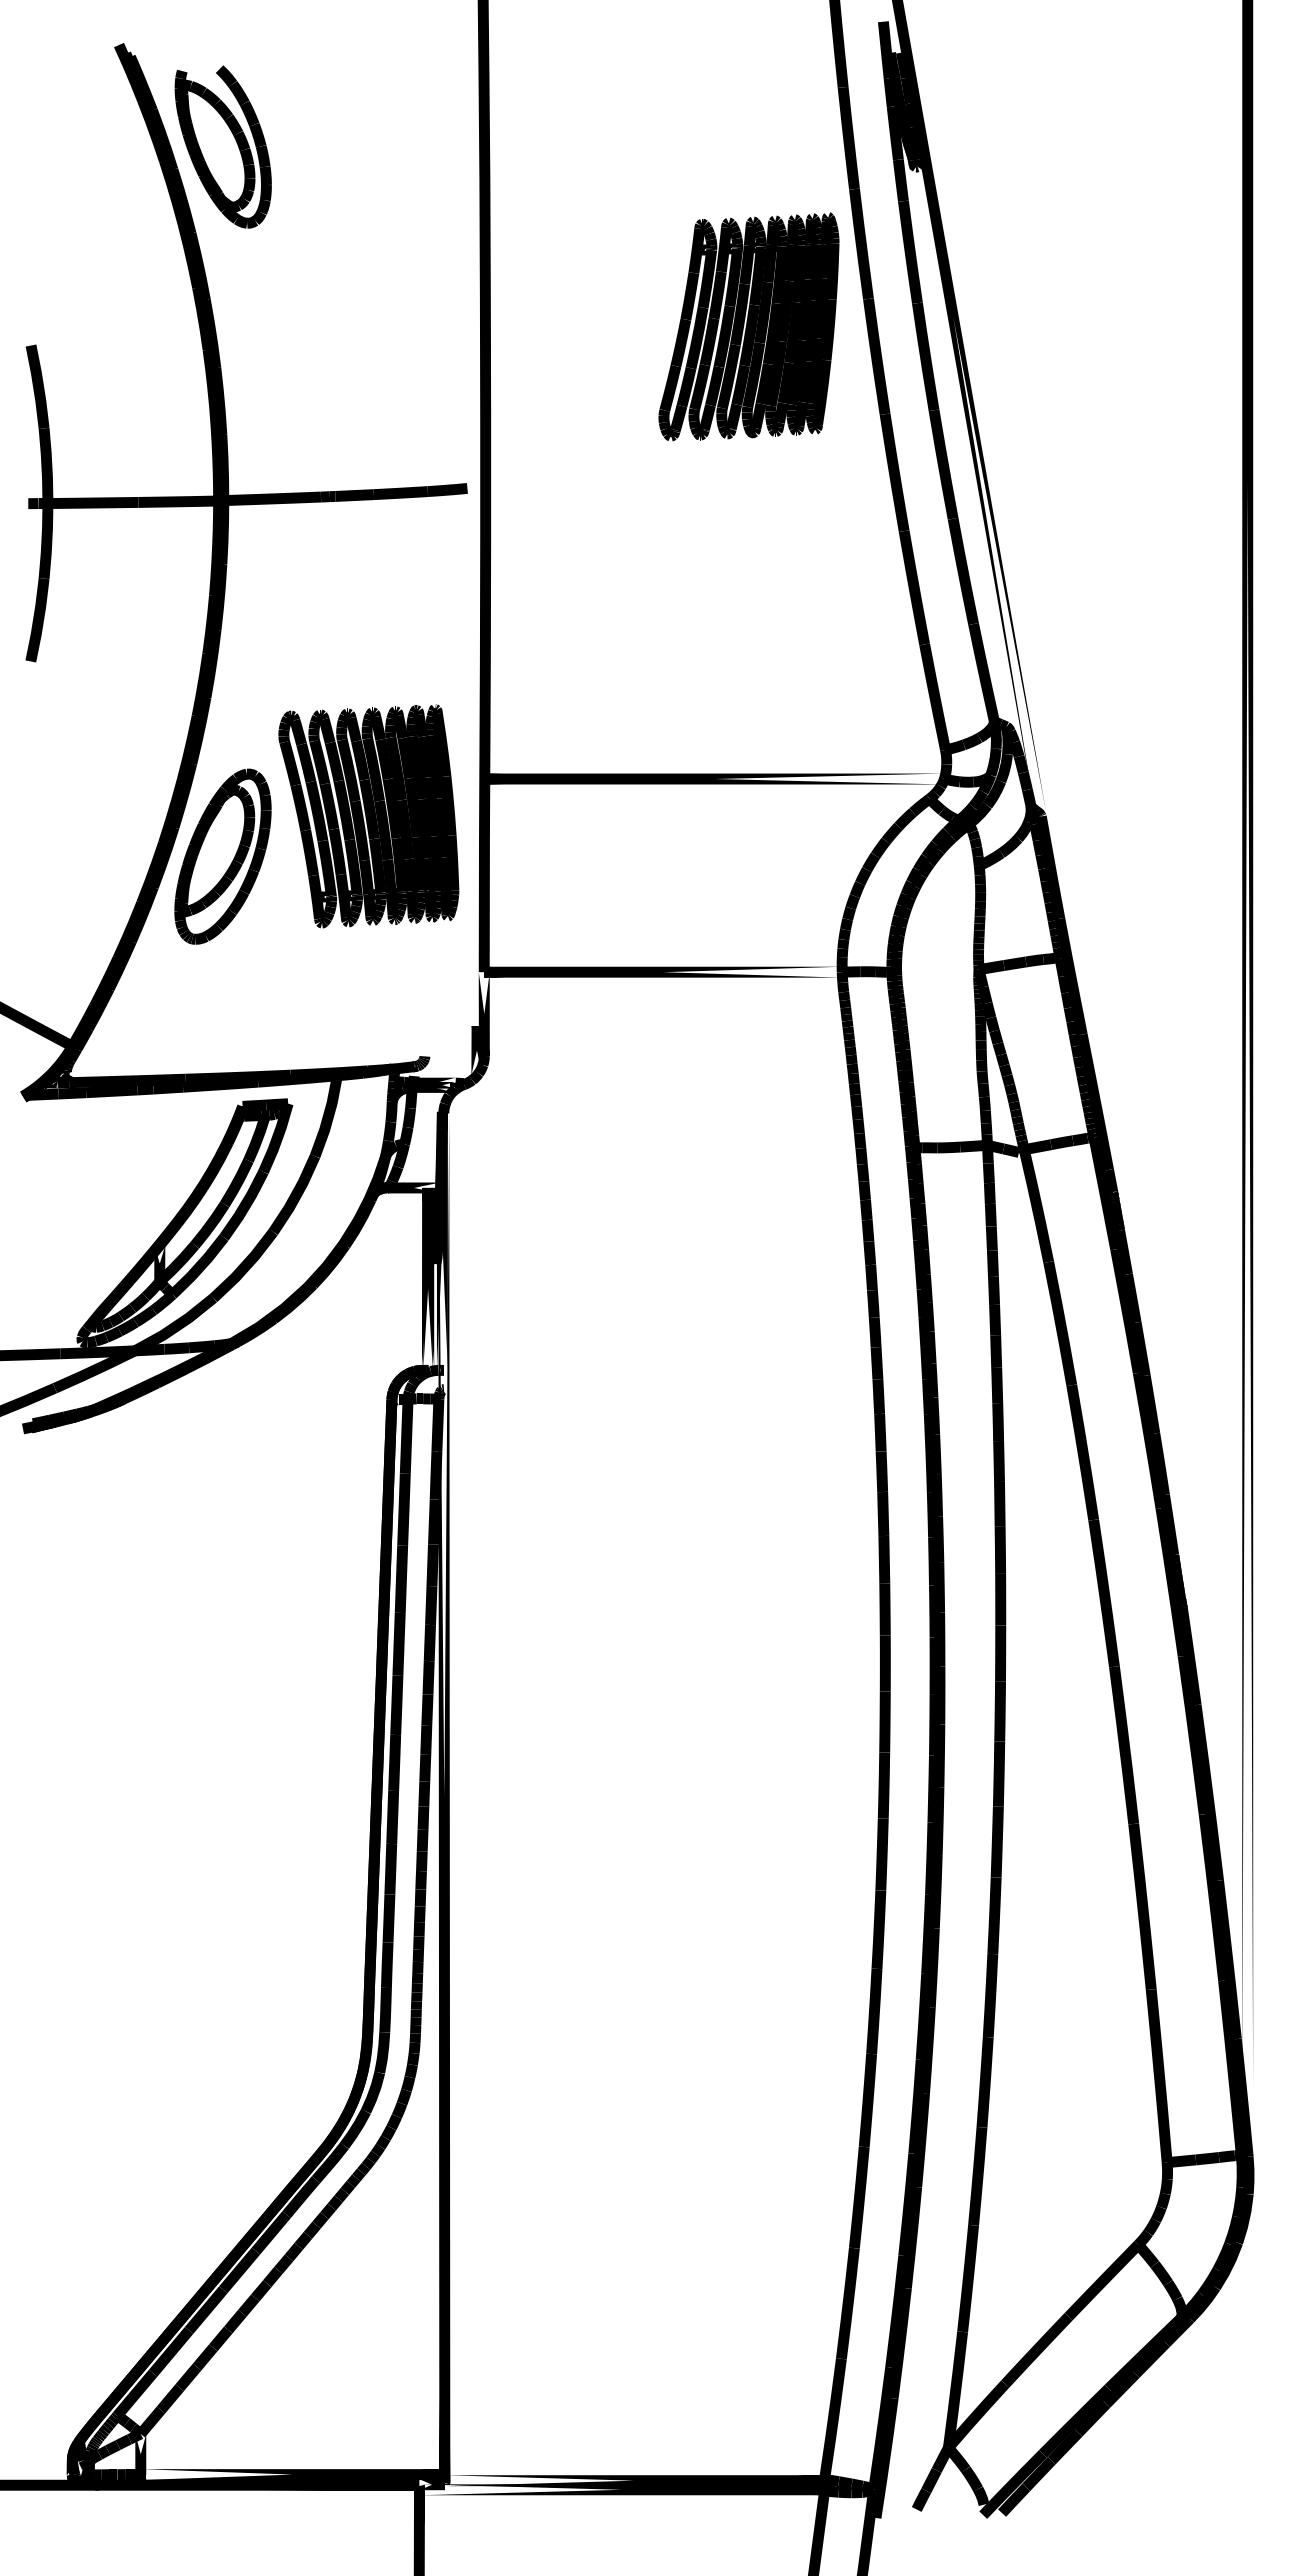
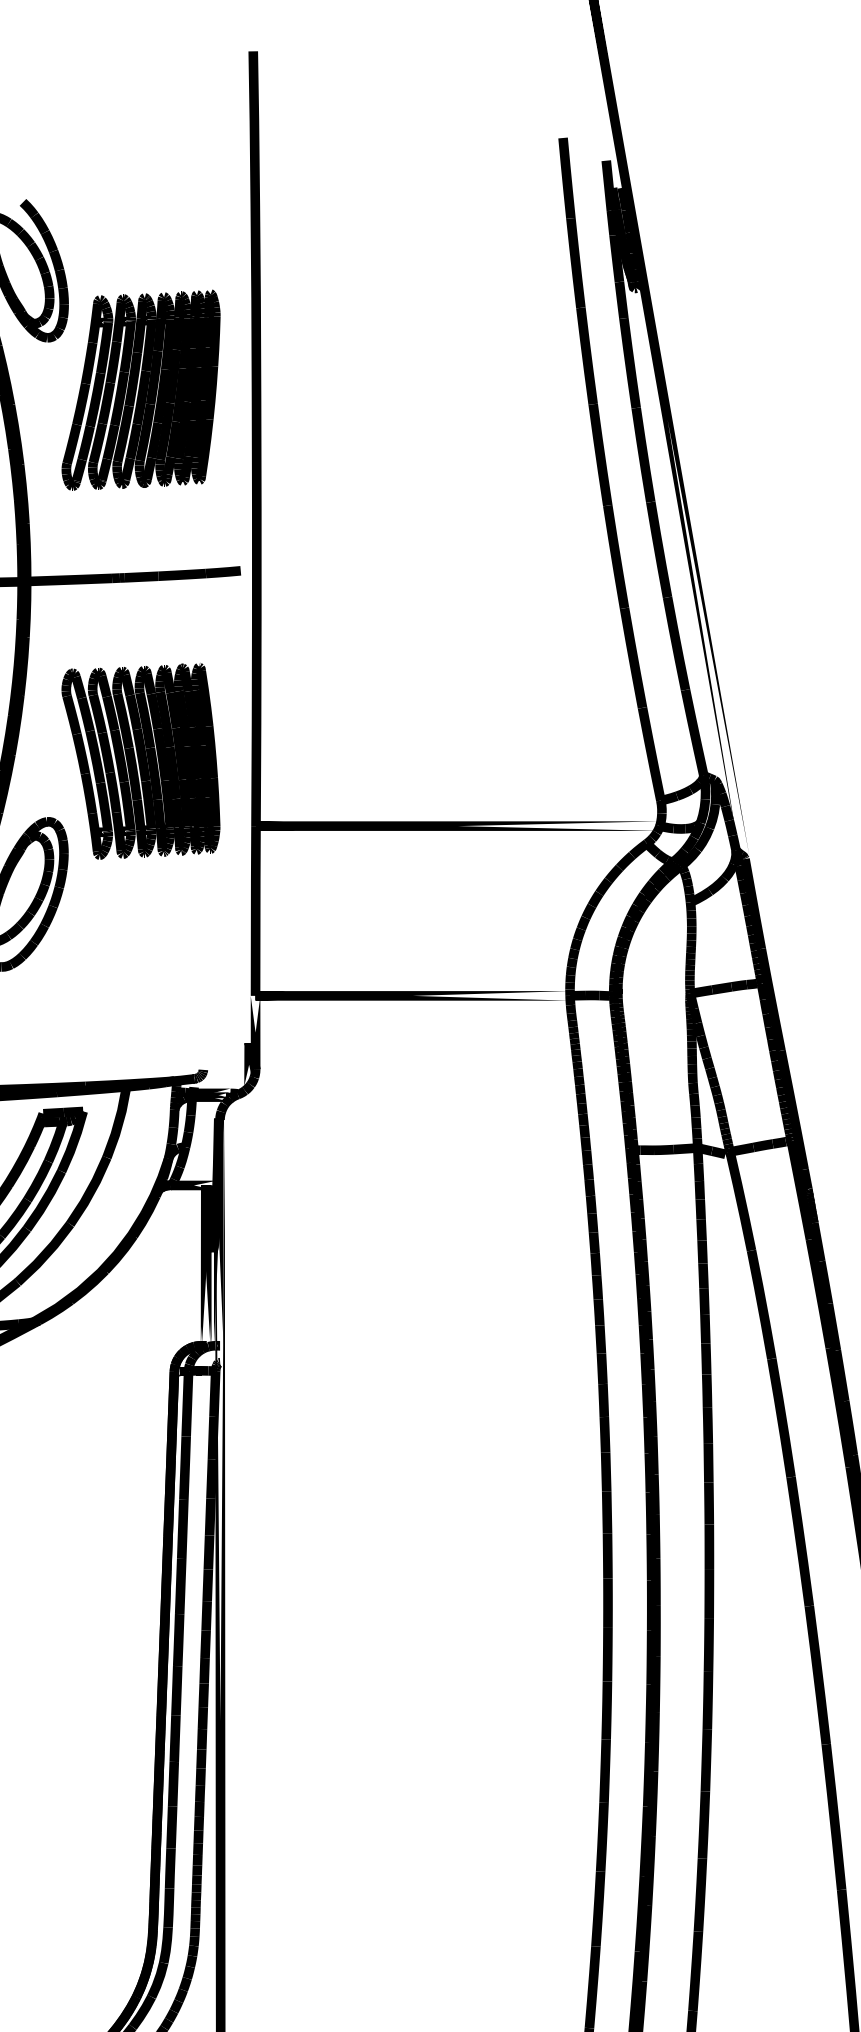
part: (748, 326) -> (140, 389), moved
part: (368, 816) -> (140, 761), moved

